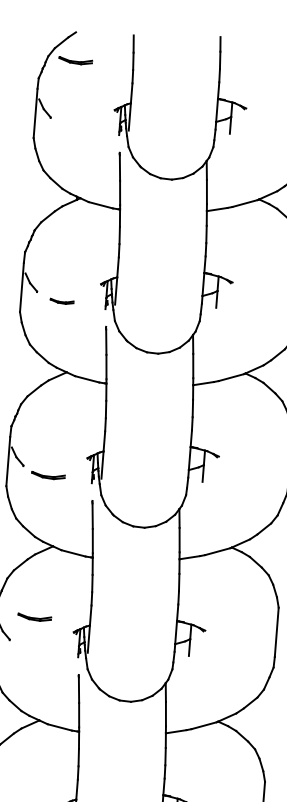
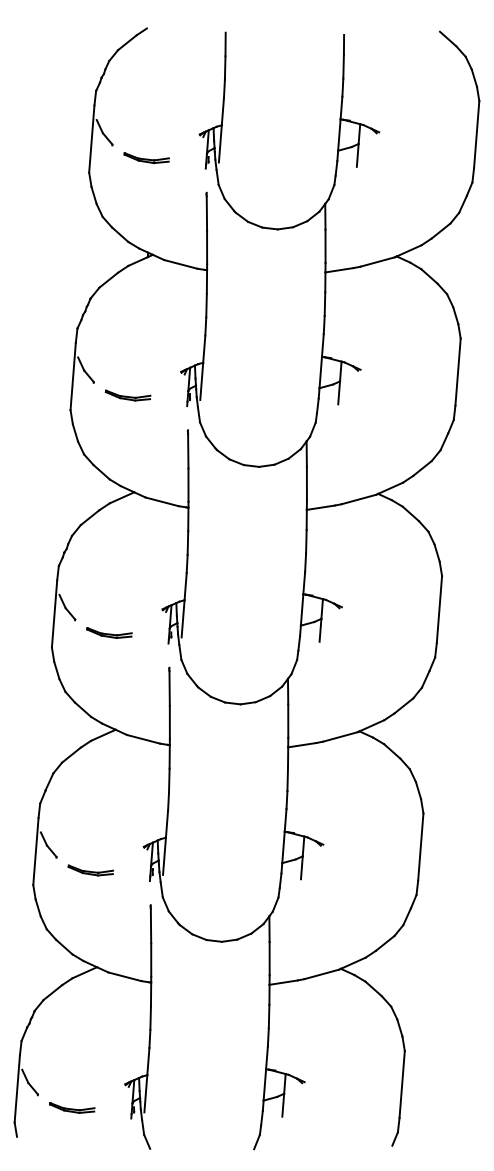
part: (75, 60) -> (146, 158), moved
part: (61, 301) -> (127, 395), size x1.43
part: (34, 617) -> (90, 870), moved

